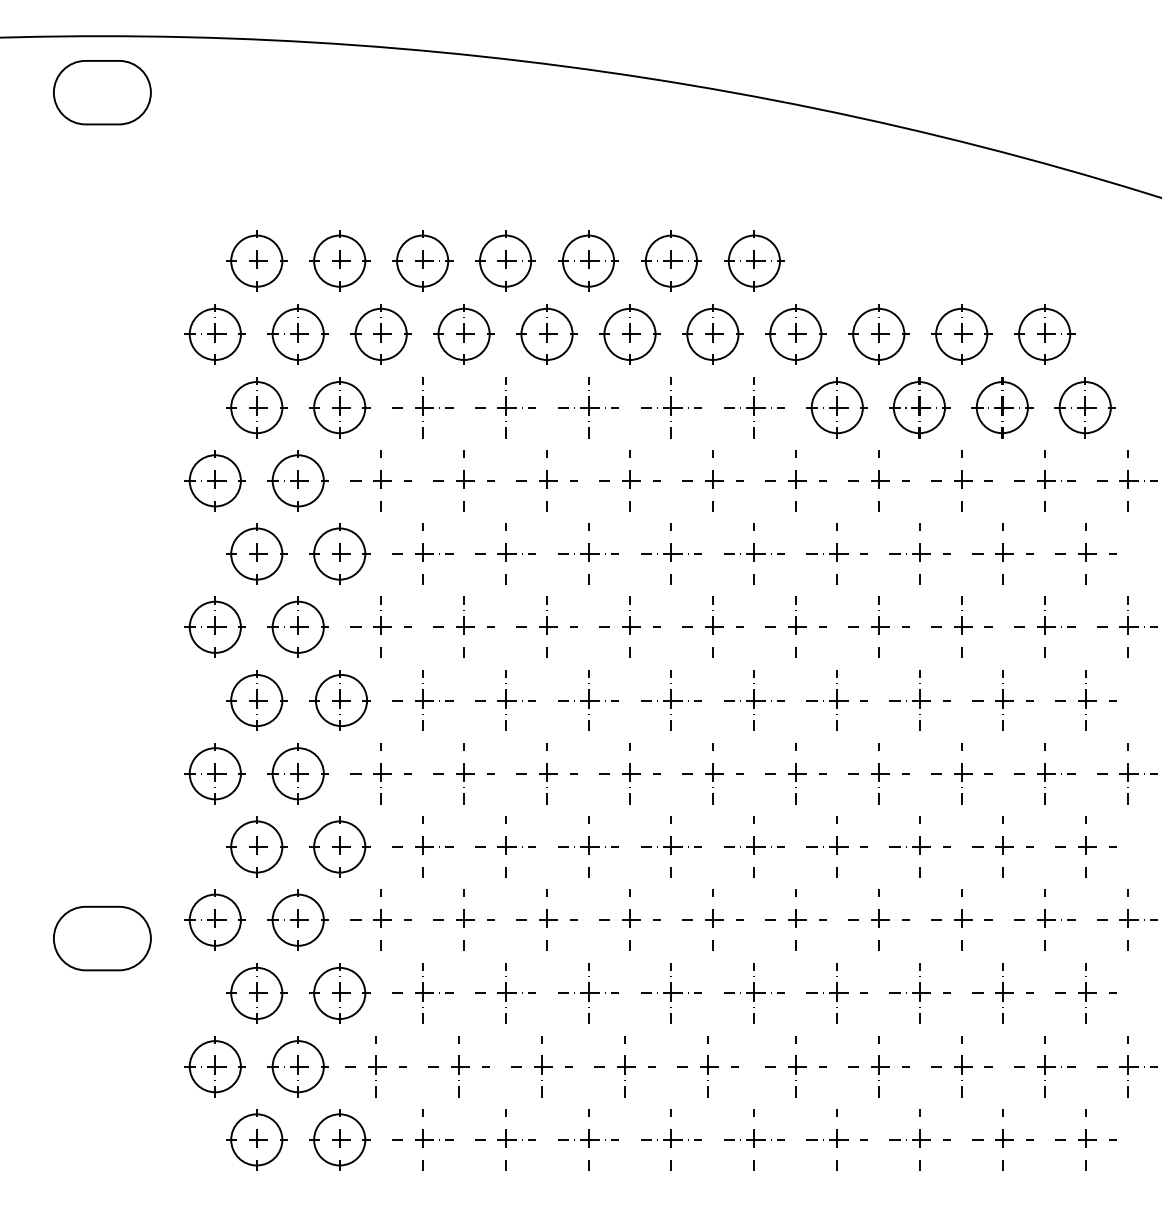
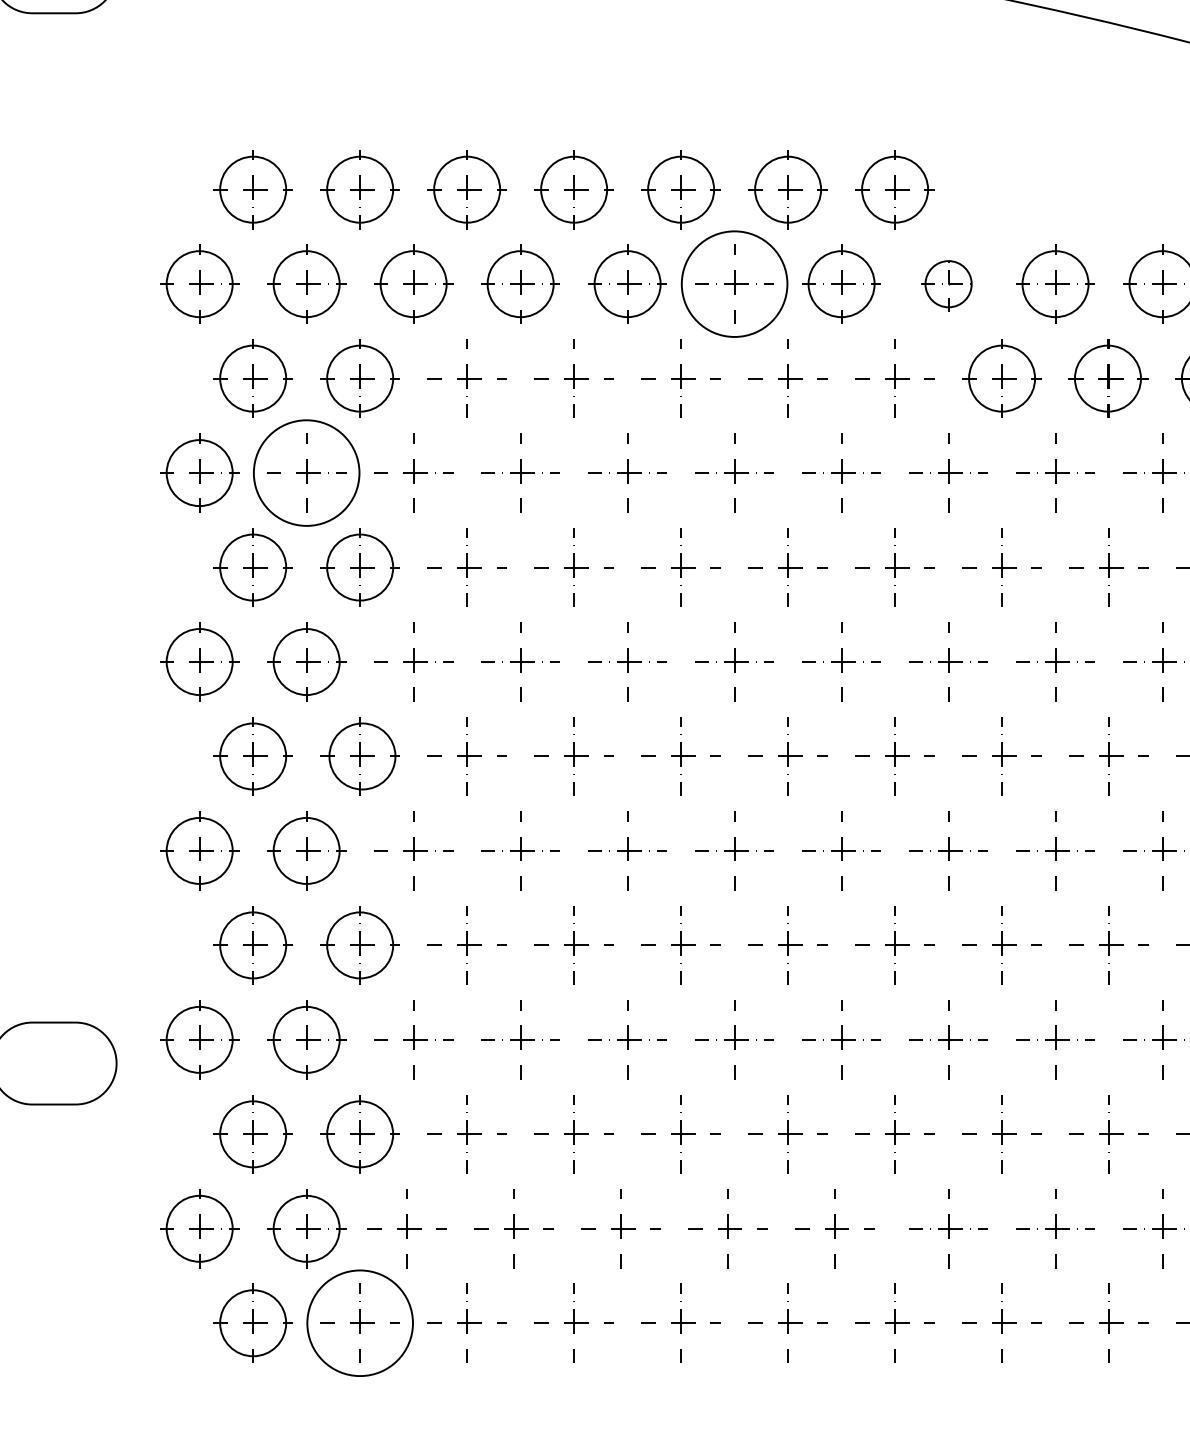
circle: (629, 333) -> (733, 283), size x1.6
part: (795, 334) -> (948, 284), size x0.7
circle: (297, 480) -> (305, 472), size x1.6
circle: (339, 1139) -> (359, 1322), size x1.6

